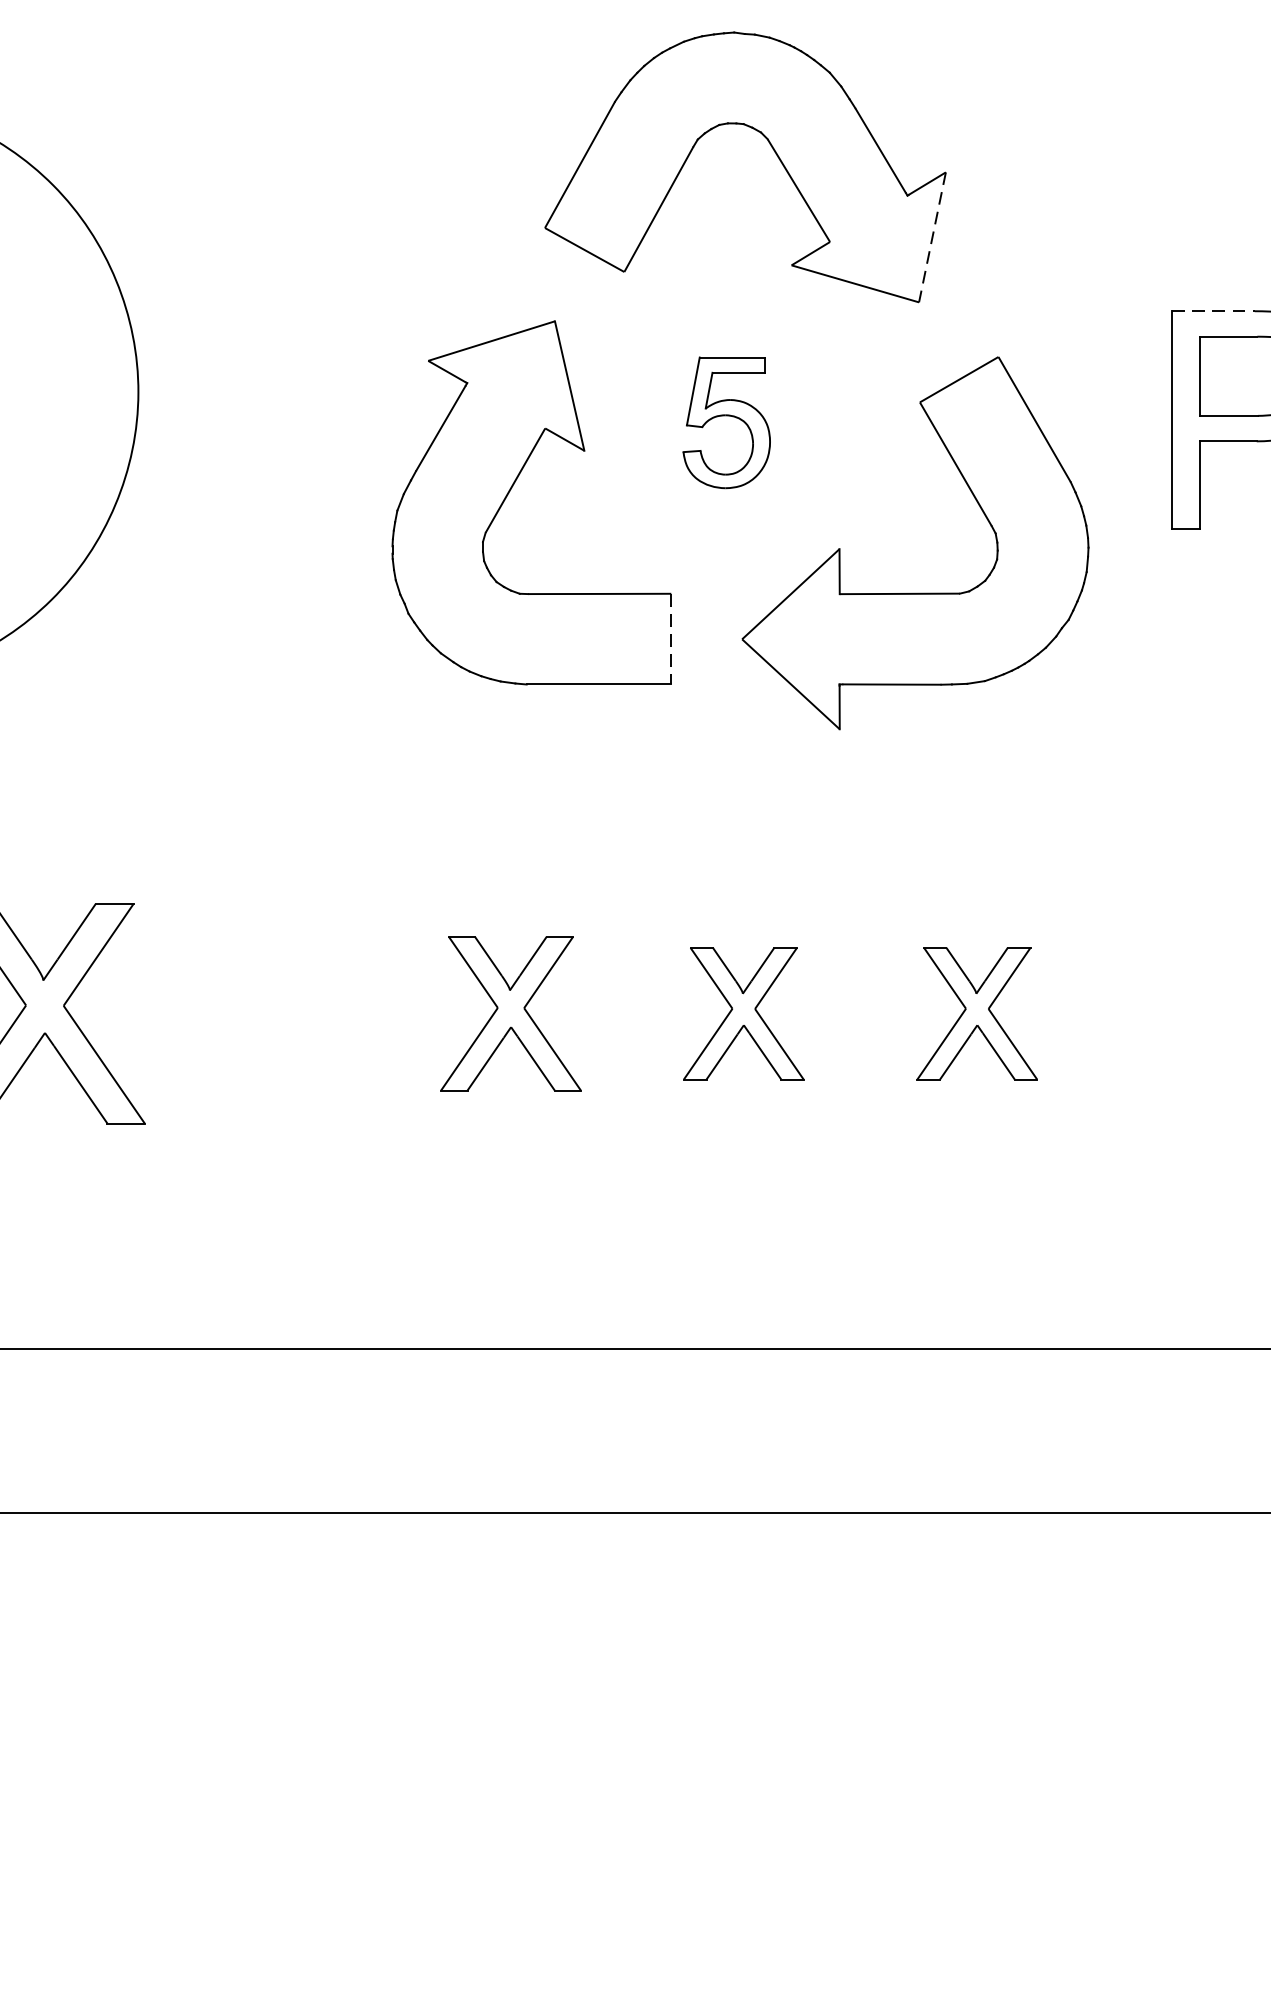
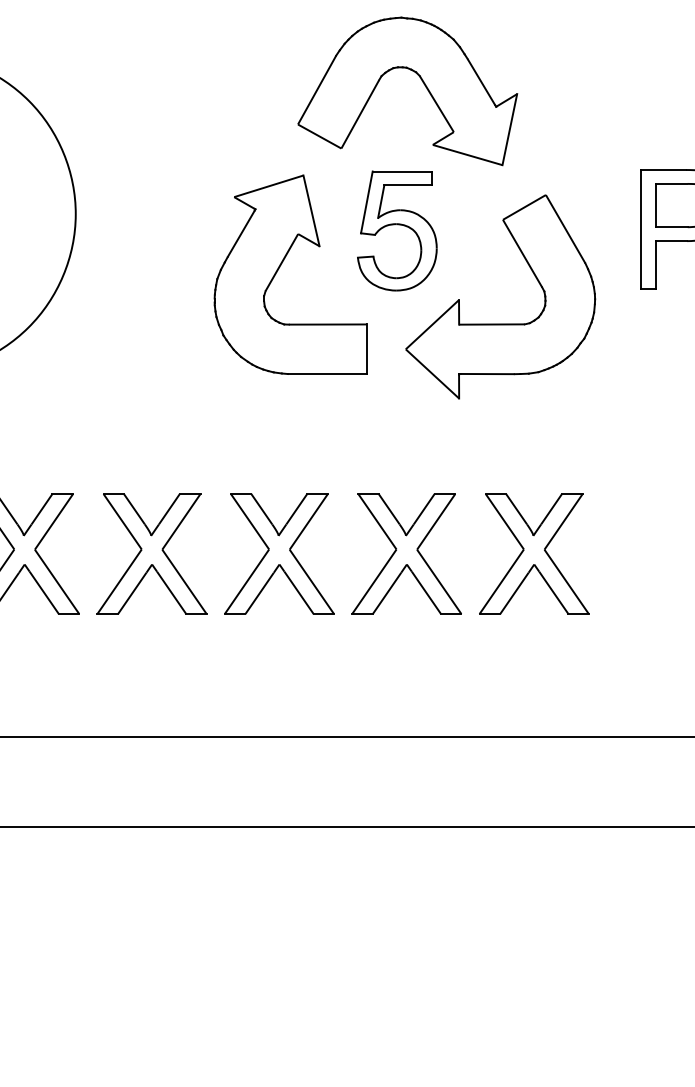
line: (931, 238) -> (509, 130), dashed -> solid
line: (1213, 312) -> (663, 170), dashed -> solid
part: (726, 421) -> (397, 230), size x1.67
line: (672, 639) -> (367, 349), dashed -> solid
part: (276, 1012) -> (151, 553), added
part: (511, 1012) -> (279, 553), size x1.43
part: (743, 1012) -> (406, 553), size x1.67
part: (977, 1012) -> (534, 553), size x1.67

